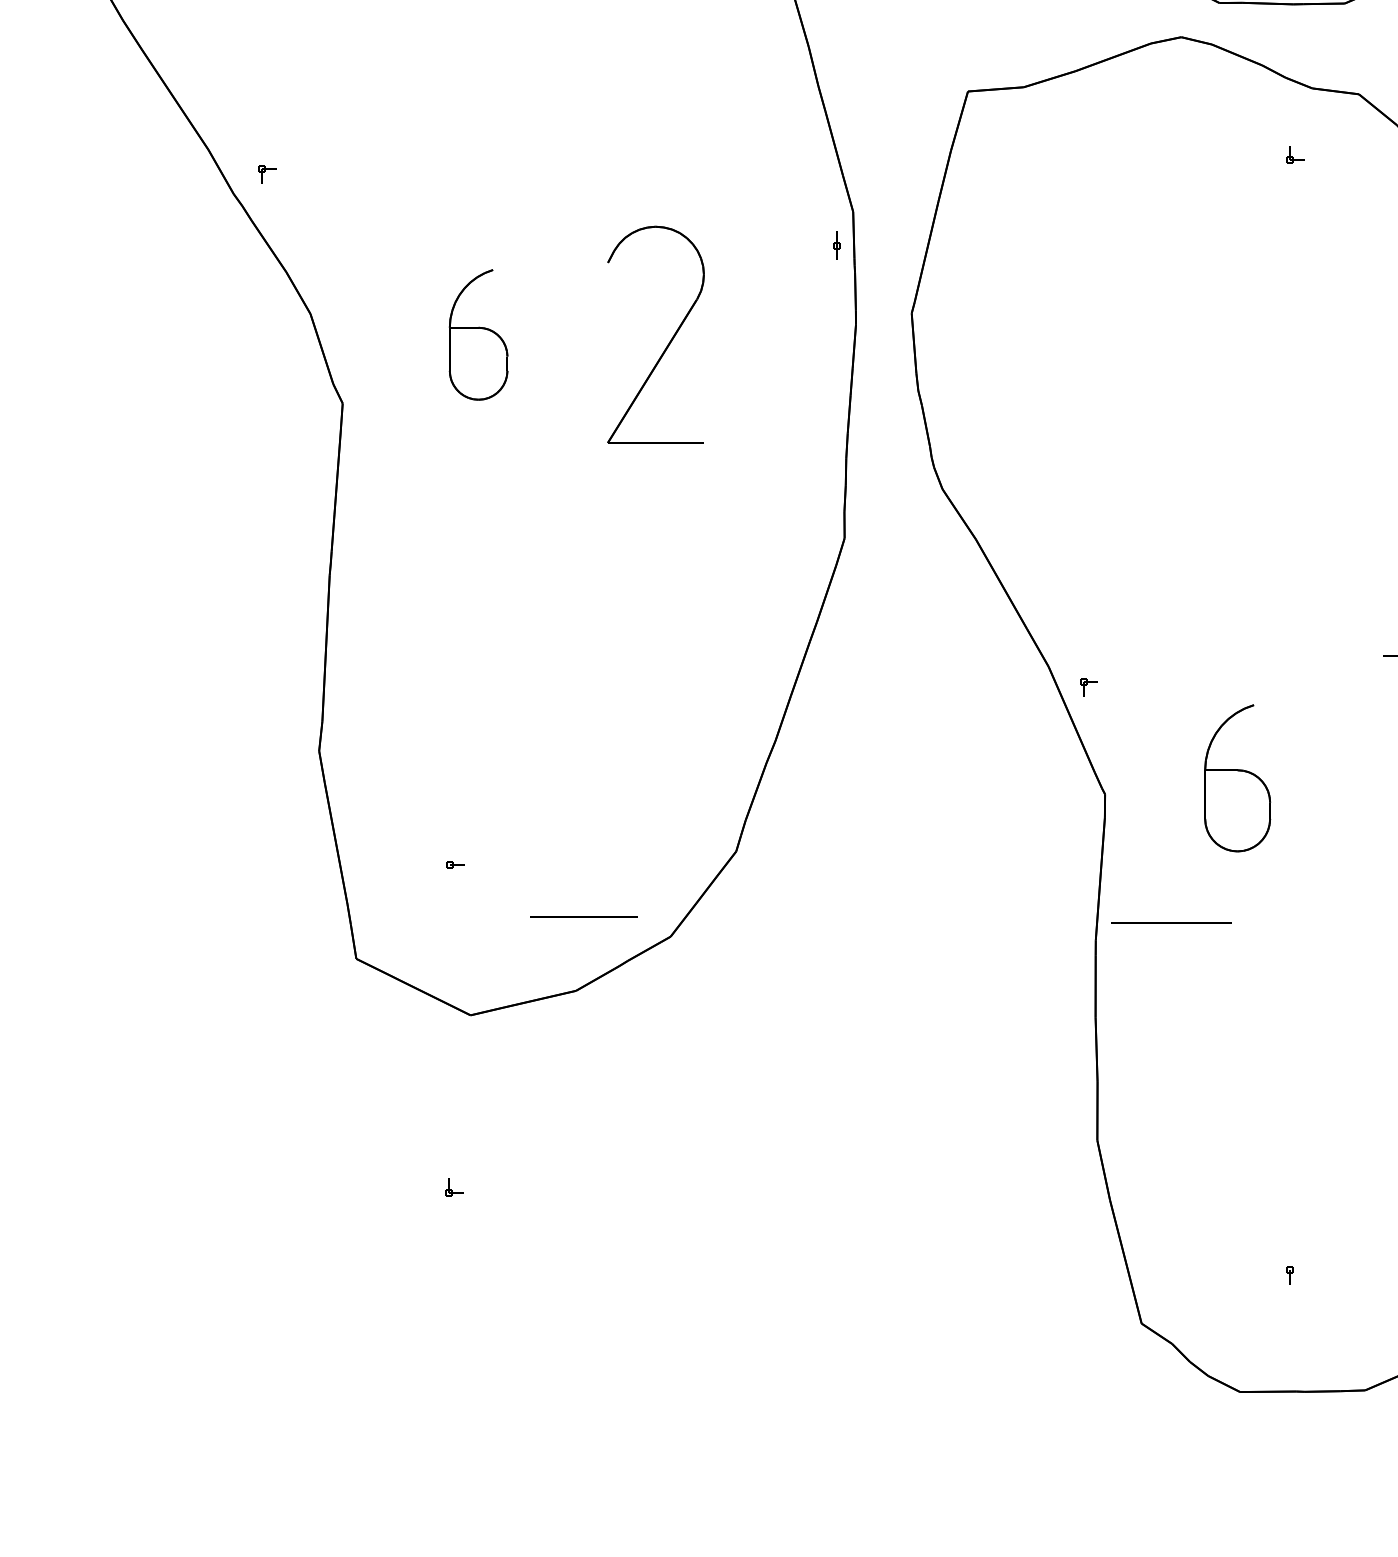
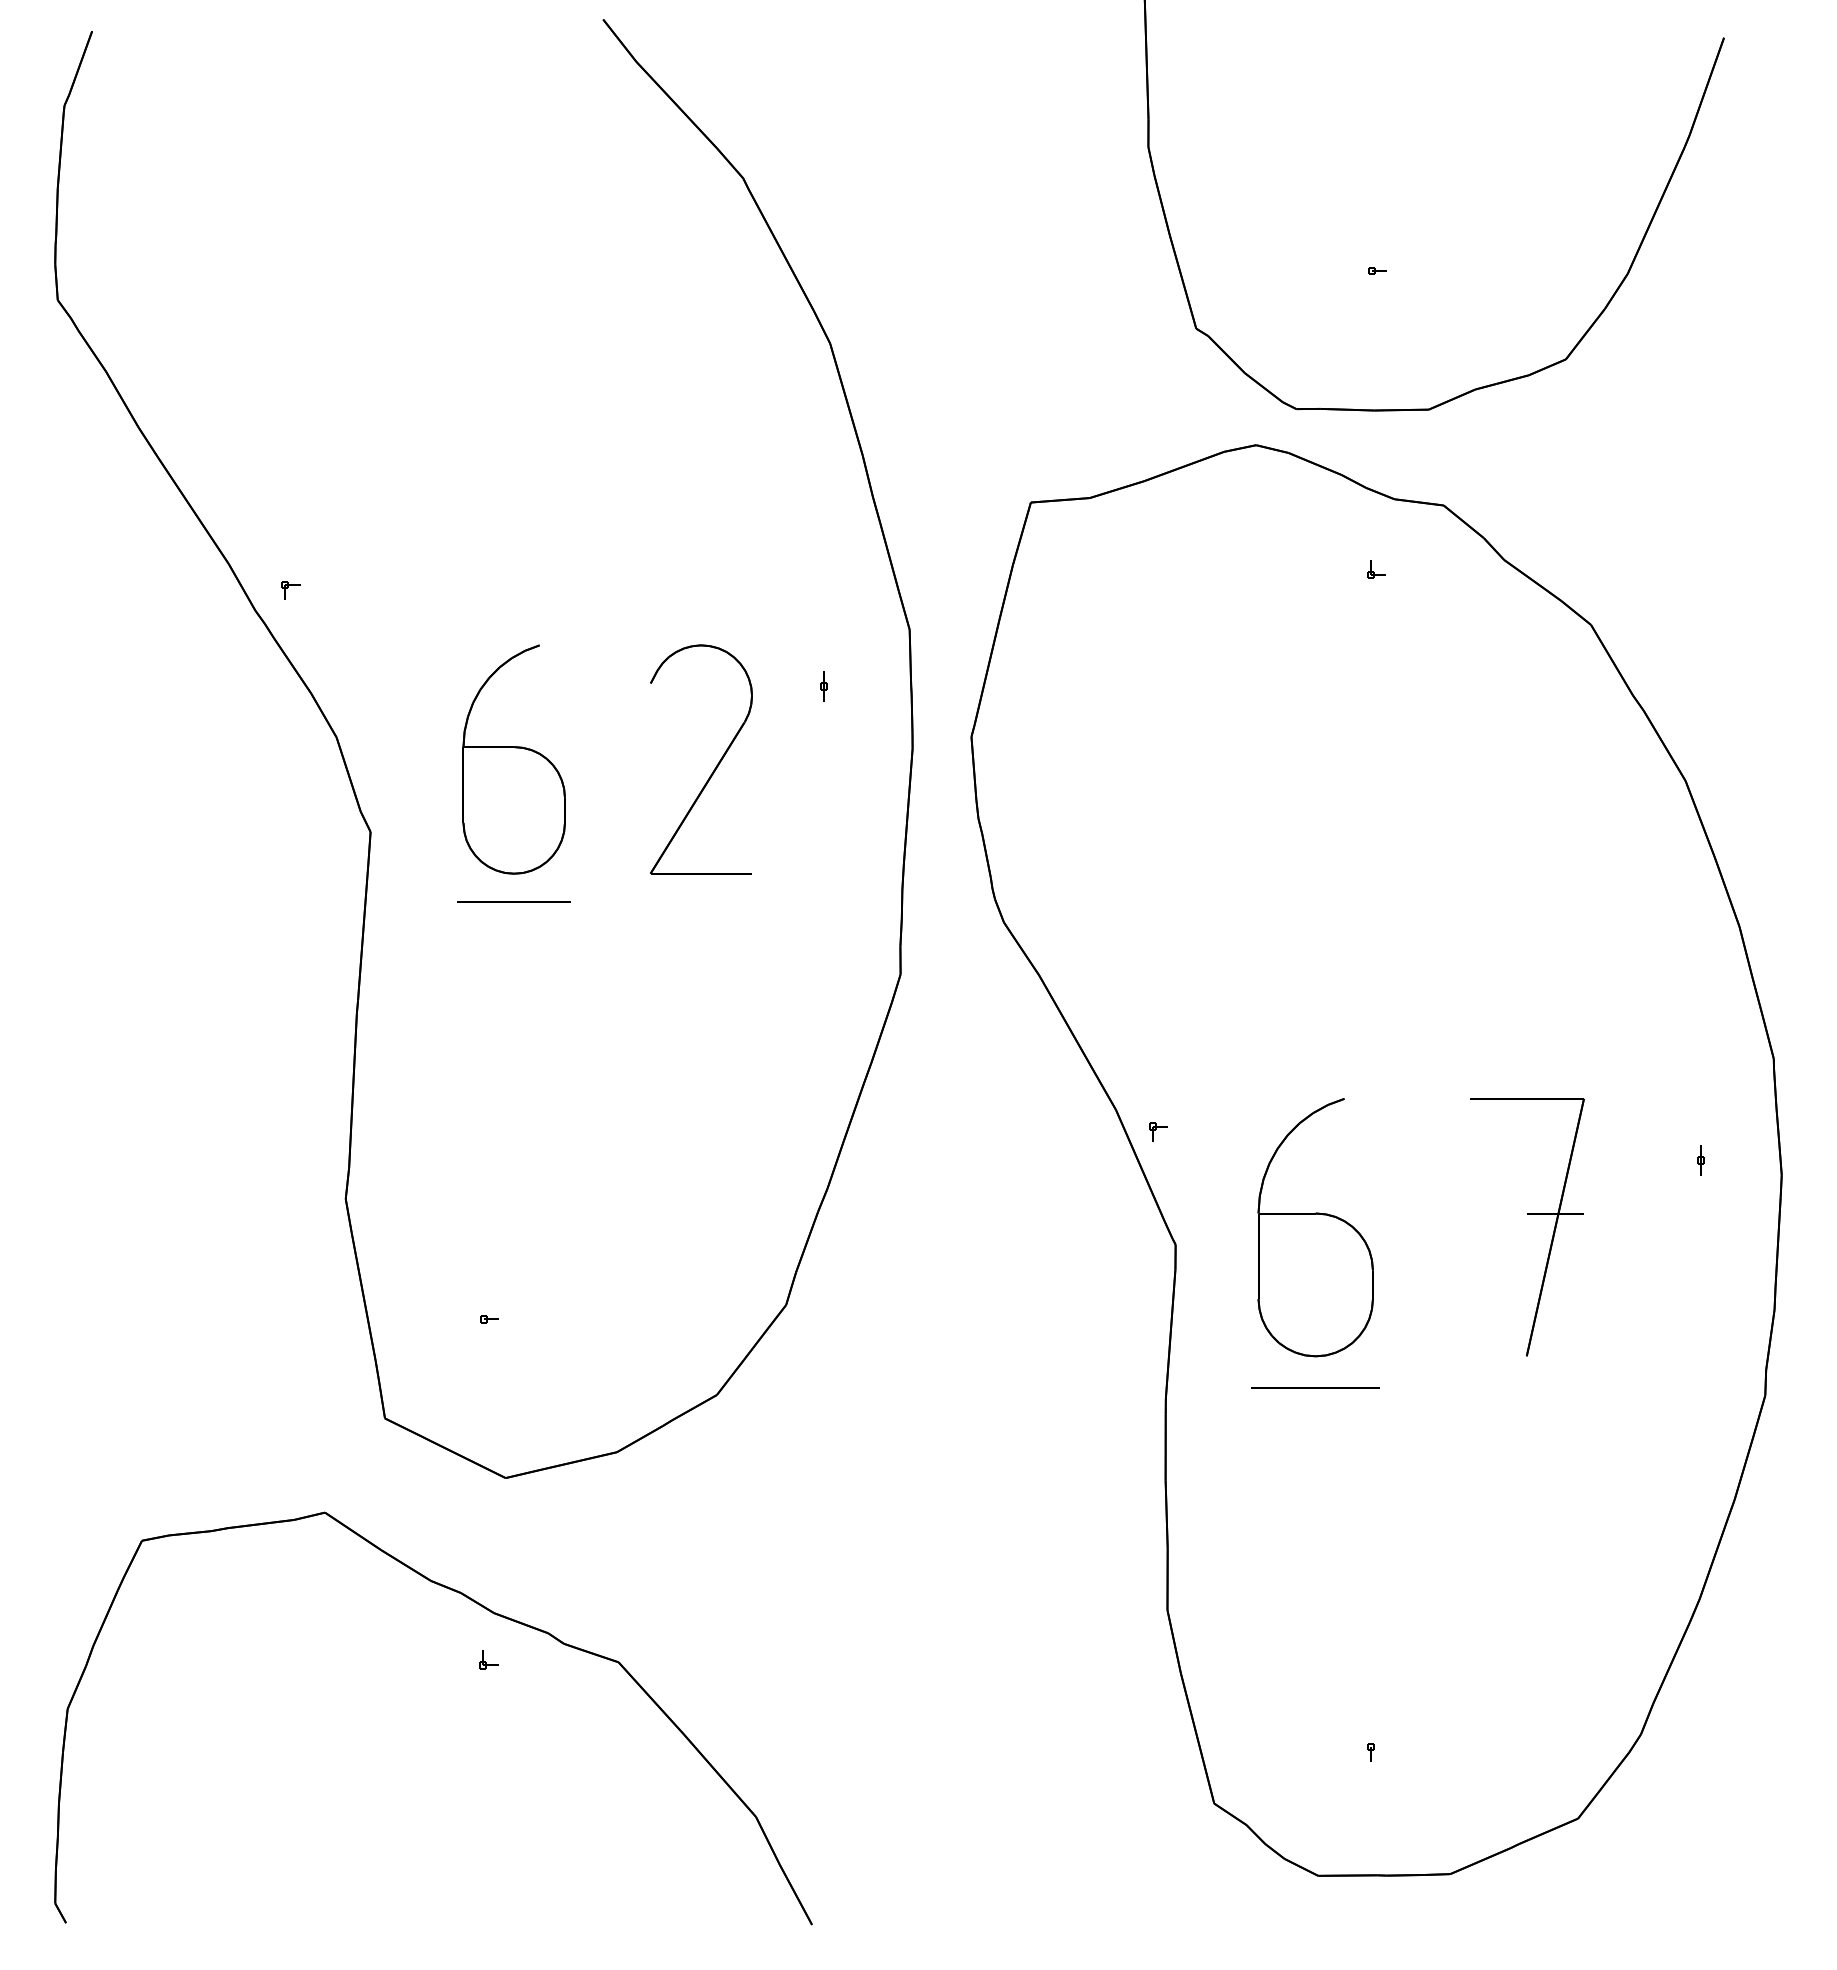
part: (836, 245) -> (823, 686), moved
part: (478, 334) -> (513, 759), size x1.67
part: (1237, 778) -> (1315, 1227), size x1.67
line: (583, 916) -> (513, 901), moved
line: (1171, 921) -> (1315, 1387), moved
part: (456, 1142) -> (490, 1612), added

